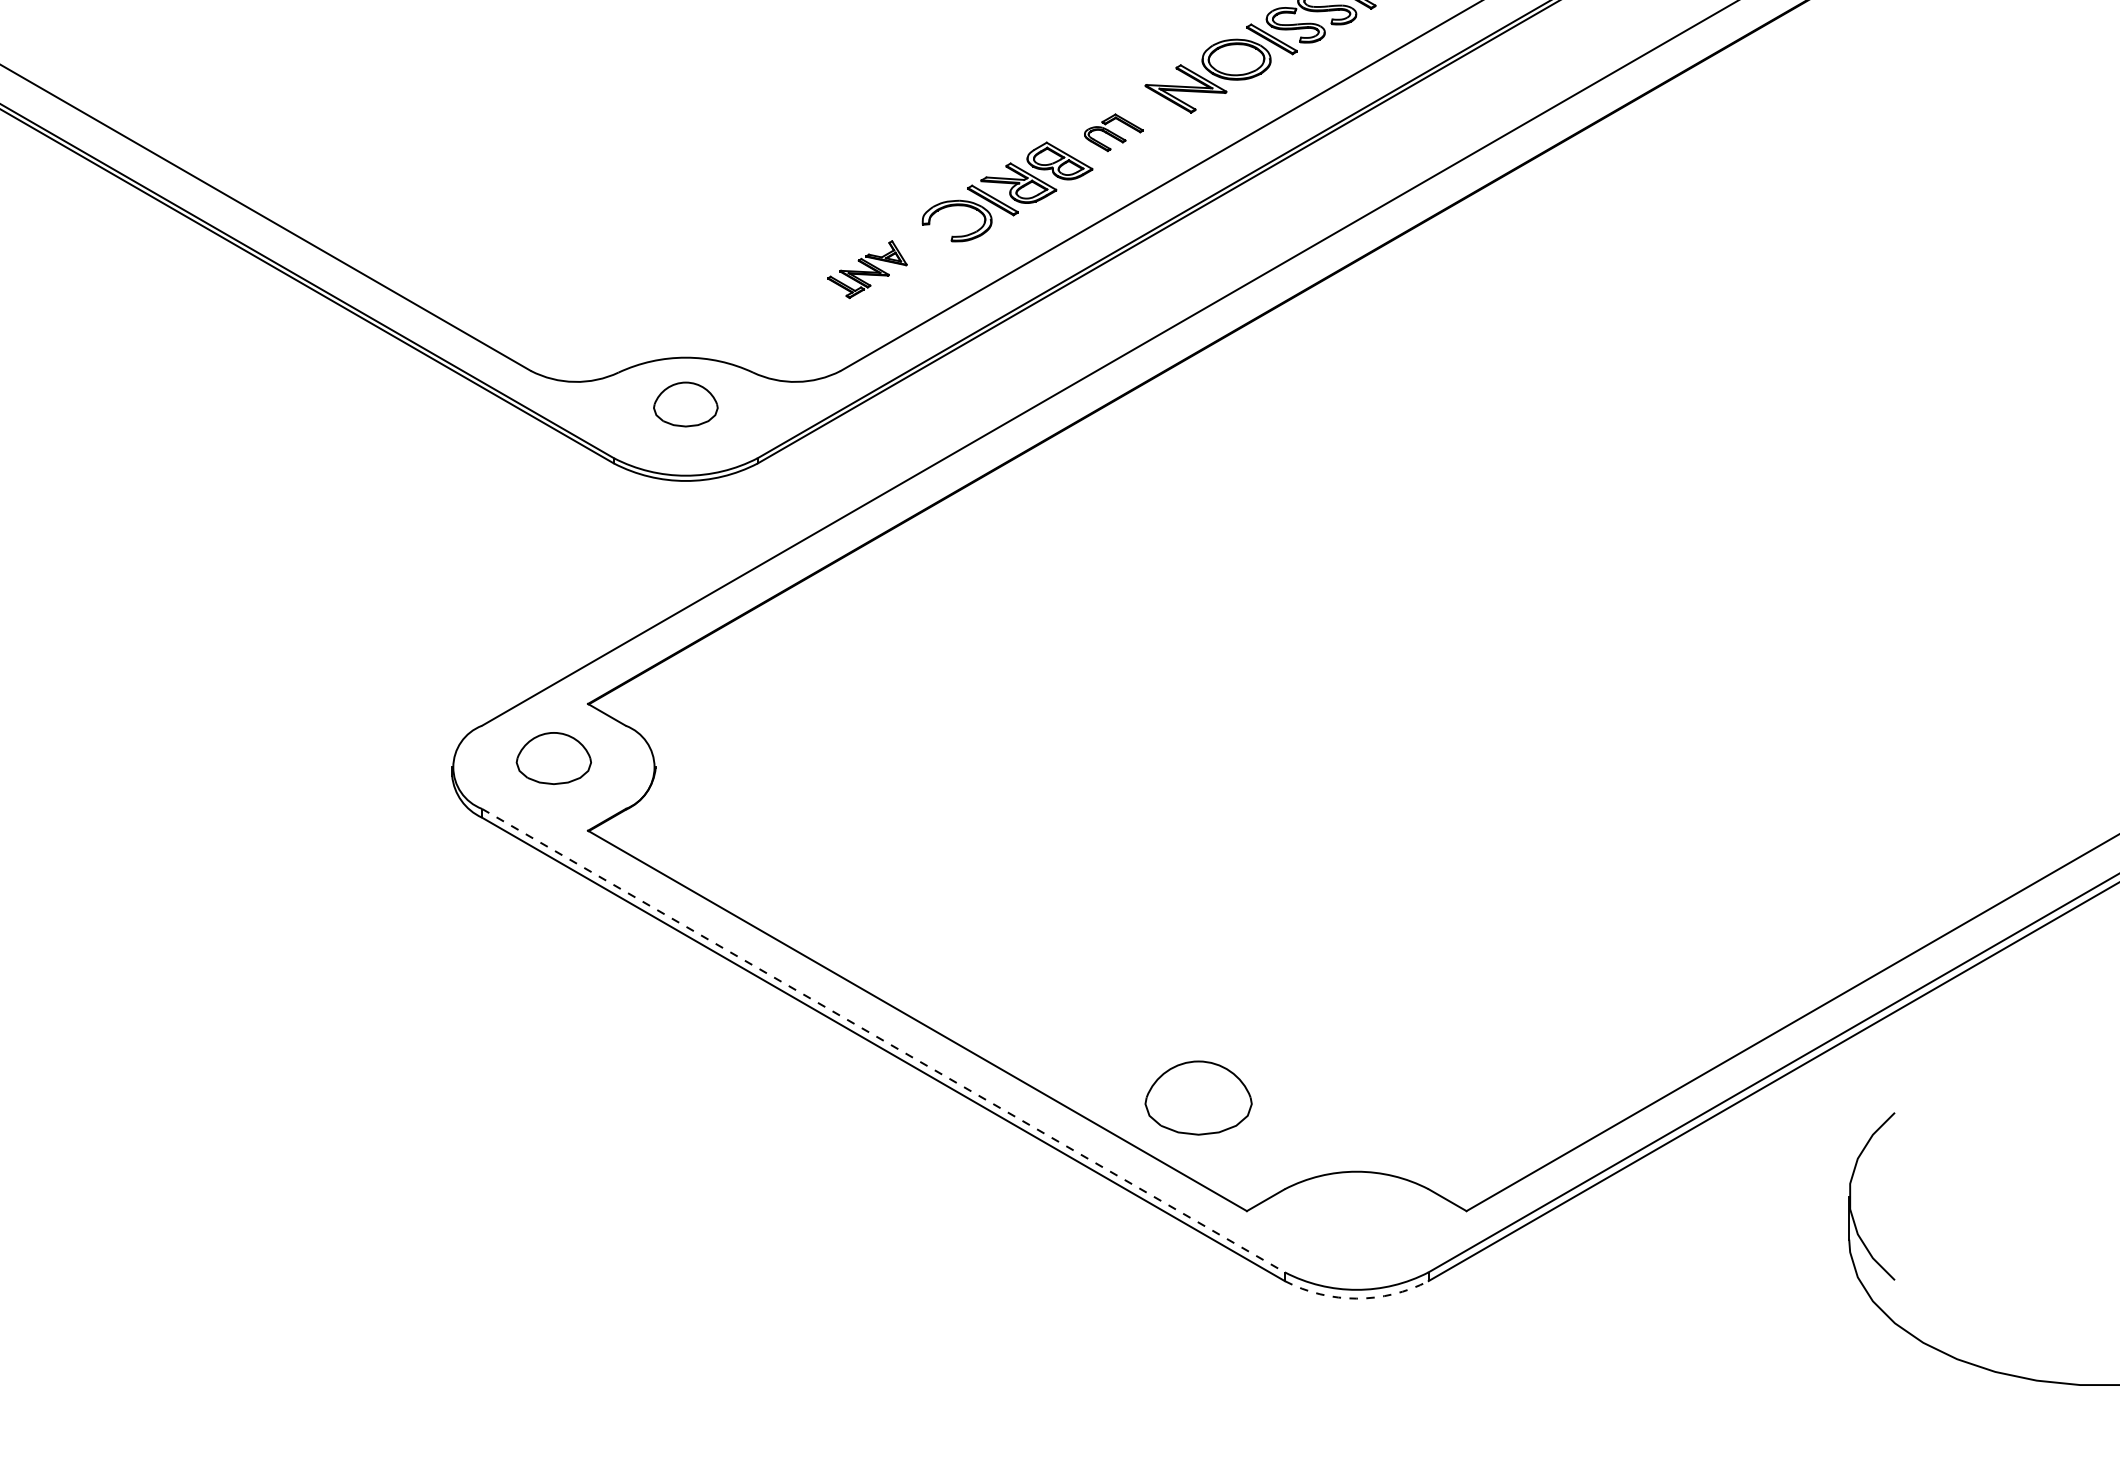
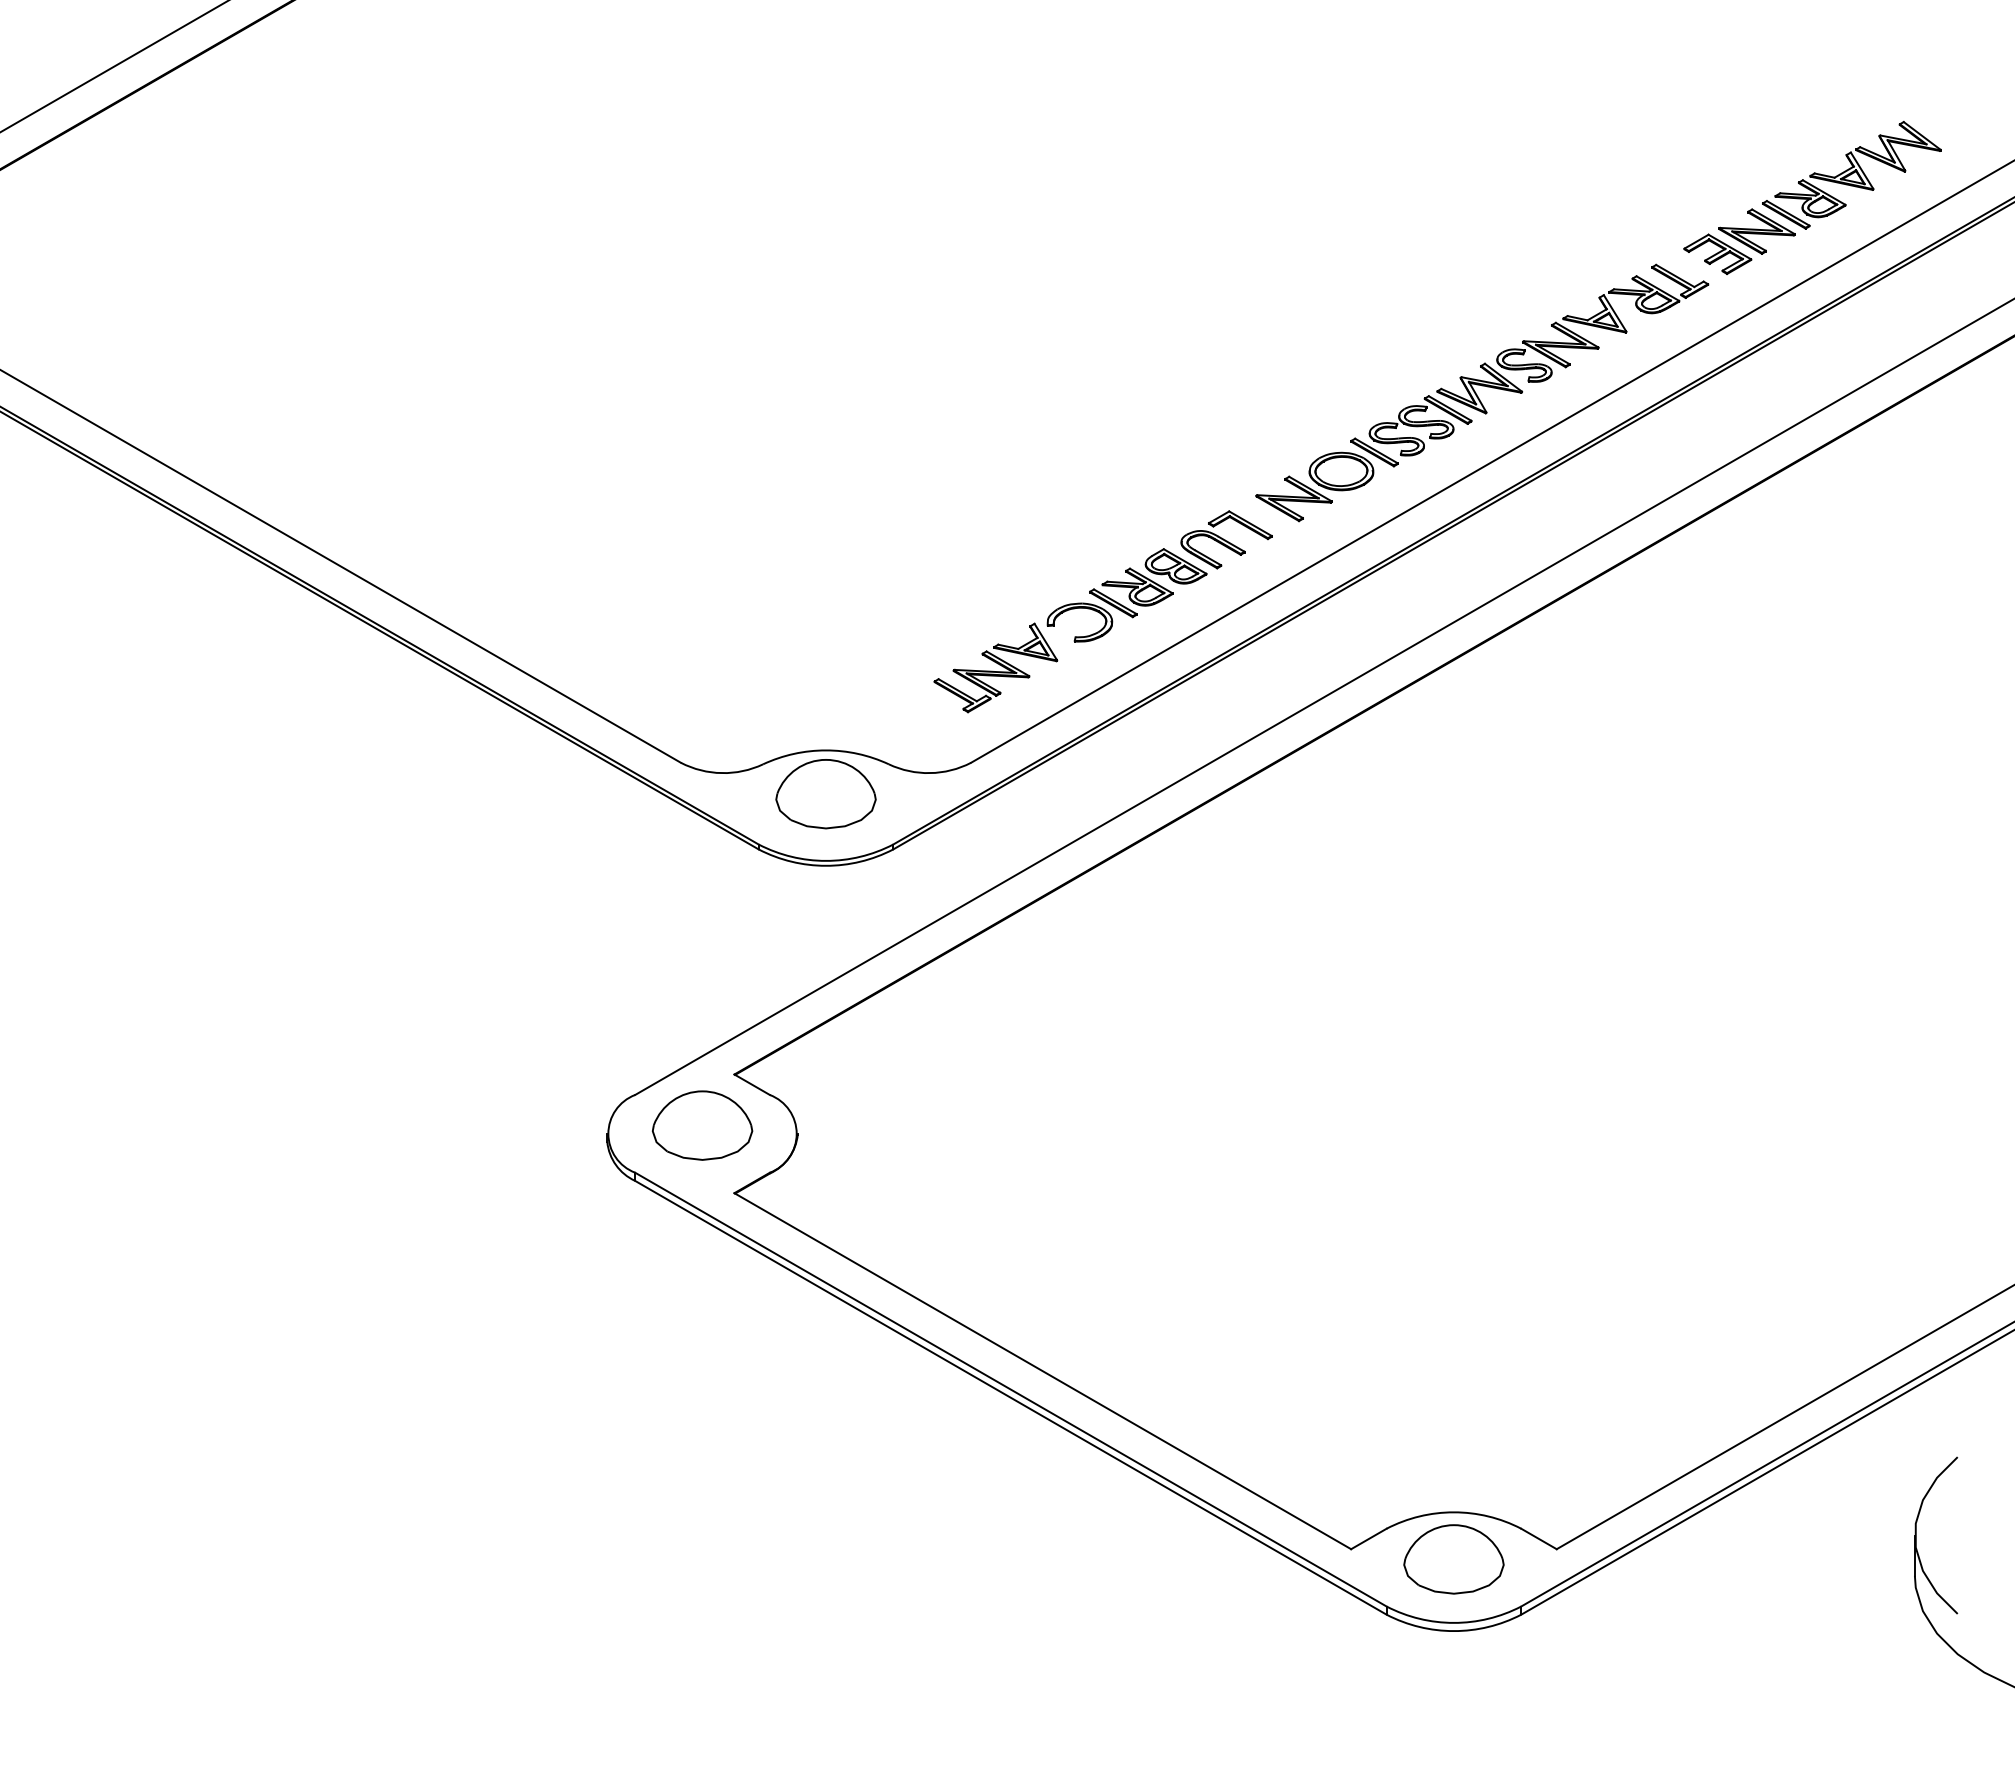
part: (1113, 132) -> (1226, 539), size x1.67
part: (866, 269) -> (995, 667), size x1.67
part: (685, 404) -> (825, 794), size x1.67
part: (553, 758) -> (702, 1125), size x1.43
line: (882, 1040) -> (1010, 1389), dashed -> solid
part: (1198, 1098) -> (1453, 1559), moved
arc: (1356, 1299) -> (1453, 1631), dashed -> solid

